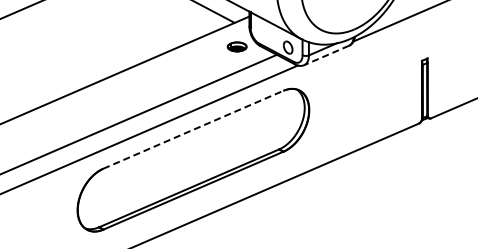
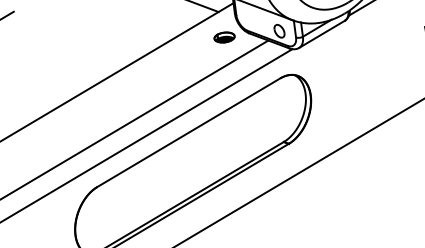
line: (326, 55) -> (321, 34), dashed -> solid
line: (193, 129) -> (188, 132), dashed -> solid

